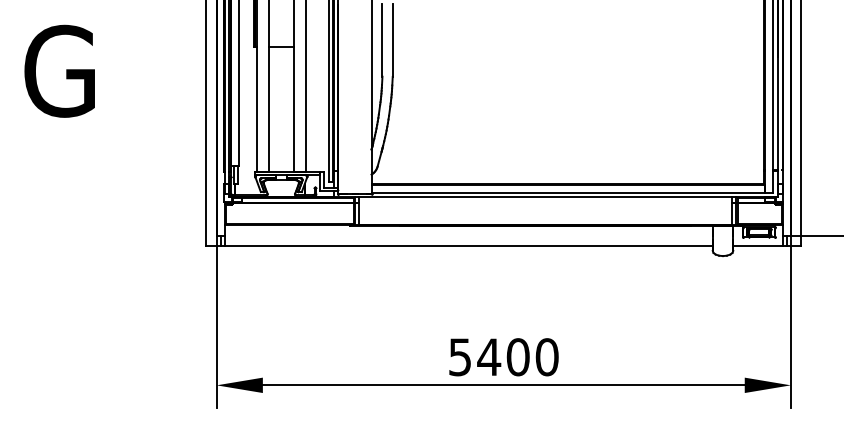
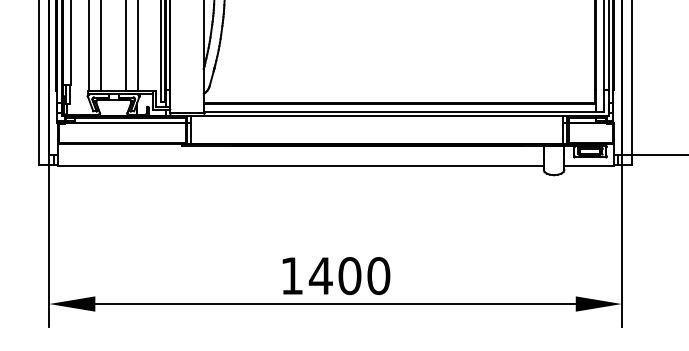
text: (459, 357) -> (291, 276), 5400 -> 1400

